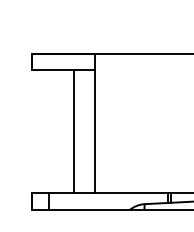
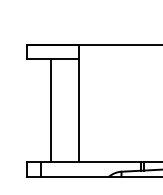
line: (74, 131) -> (50, 110), moved

